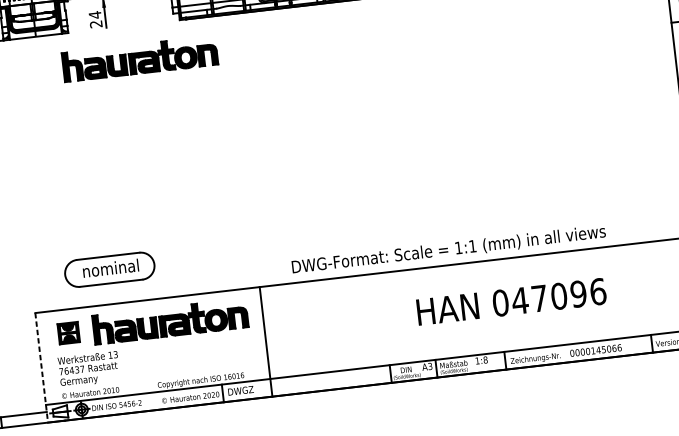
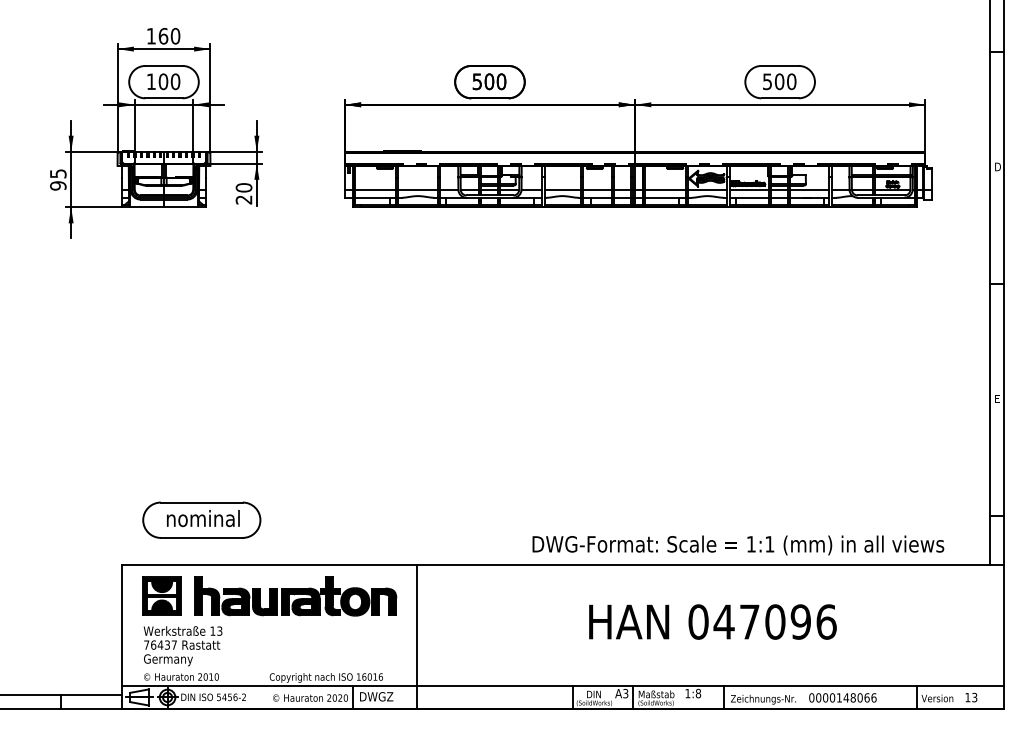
text: (94, 14) -> (243, 187), 24 -> 20
part: (139, 58) -> (295, 251), removed
text: (449, 250) -> (738, 545), moved
part: (109, 269) -> (201, 519), moved
text: (511, 301) -> (712, 621), moved
part: (68, 332) -> (161, 595), size x1.43
text: (603, 349) -> (852, 697), 0000145066 -> 0000148066
line: (41, 368) -> (121, 637), dashed -> solid

